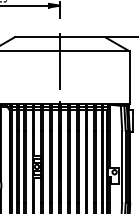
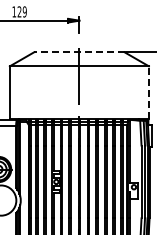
line: (59, 37) -> (78, 52), solid -> dashed
line: (129, 77) -> (148, 92), solid -> dashed

